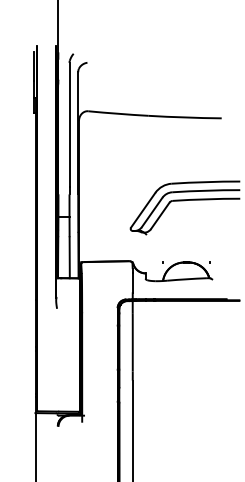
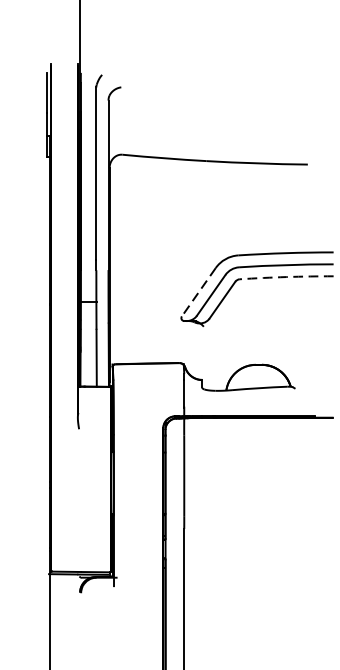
arc: (206, 199) -> (286, 277), solid -> dashed
line: (142, 210) -> (197, 292), solid -> dashed

